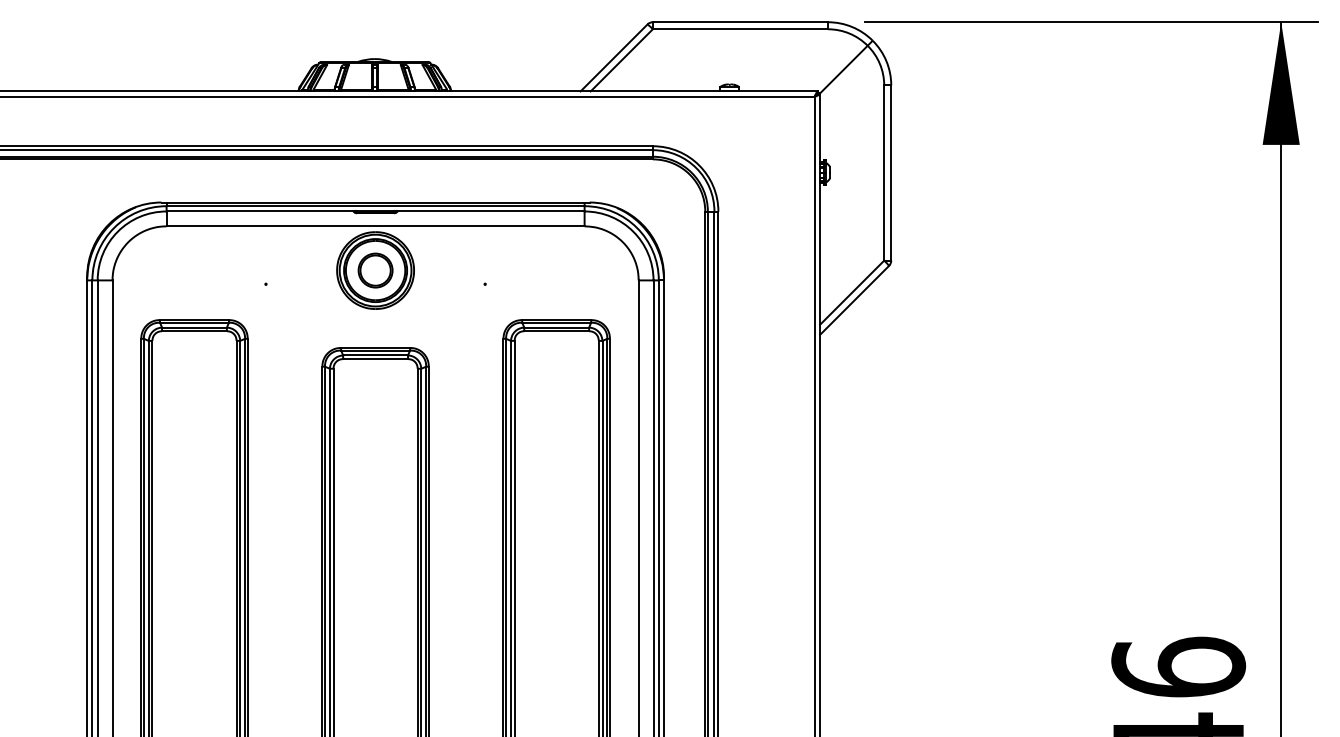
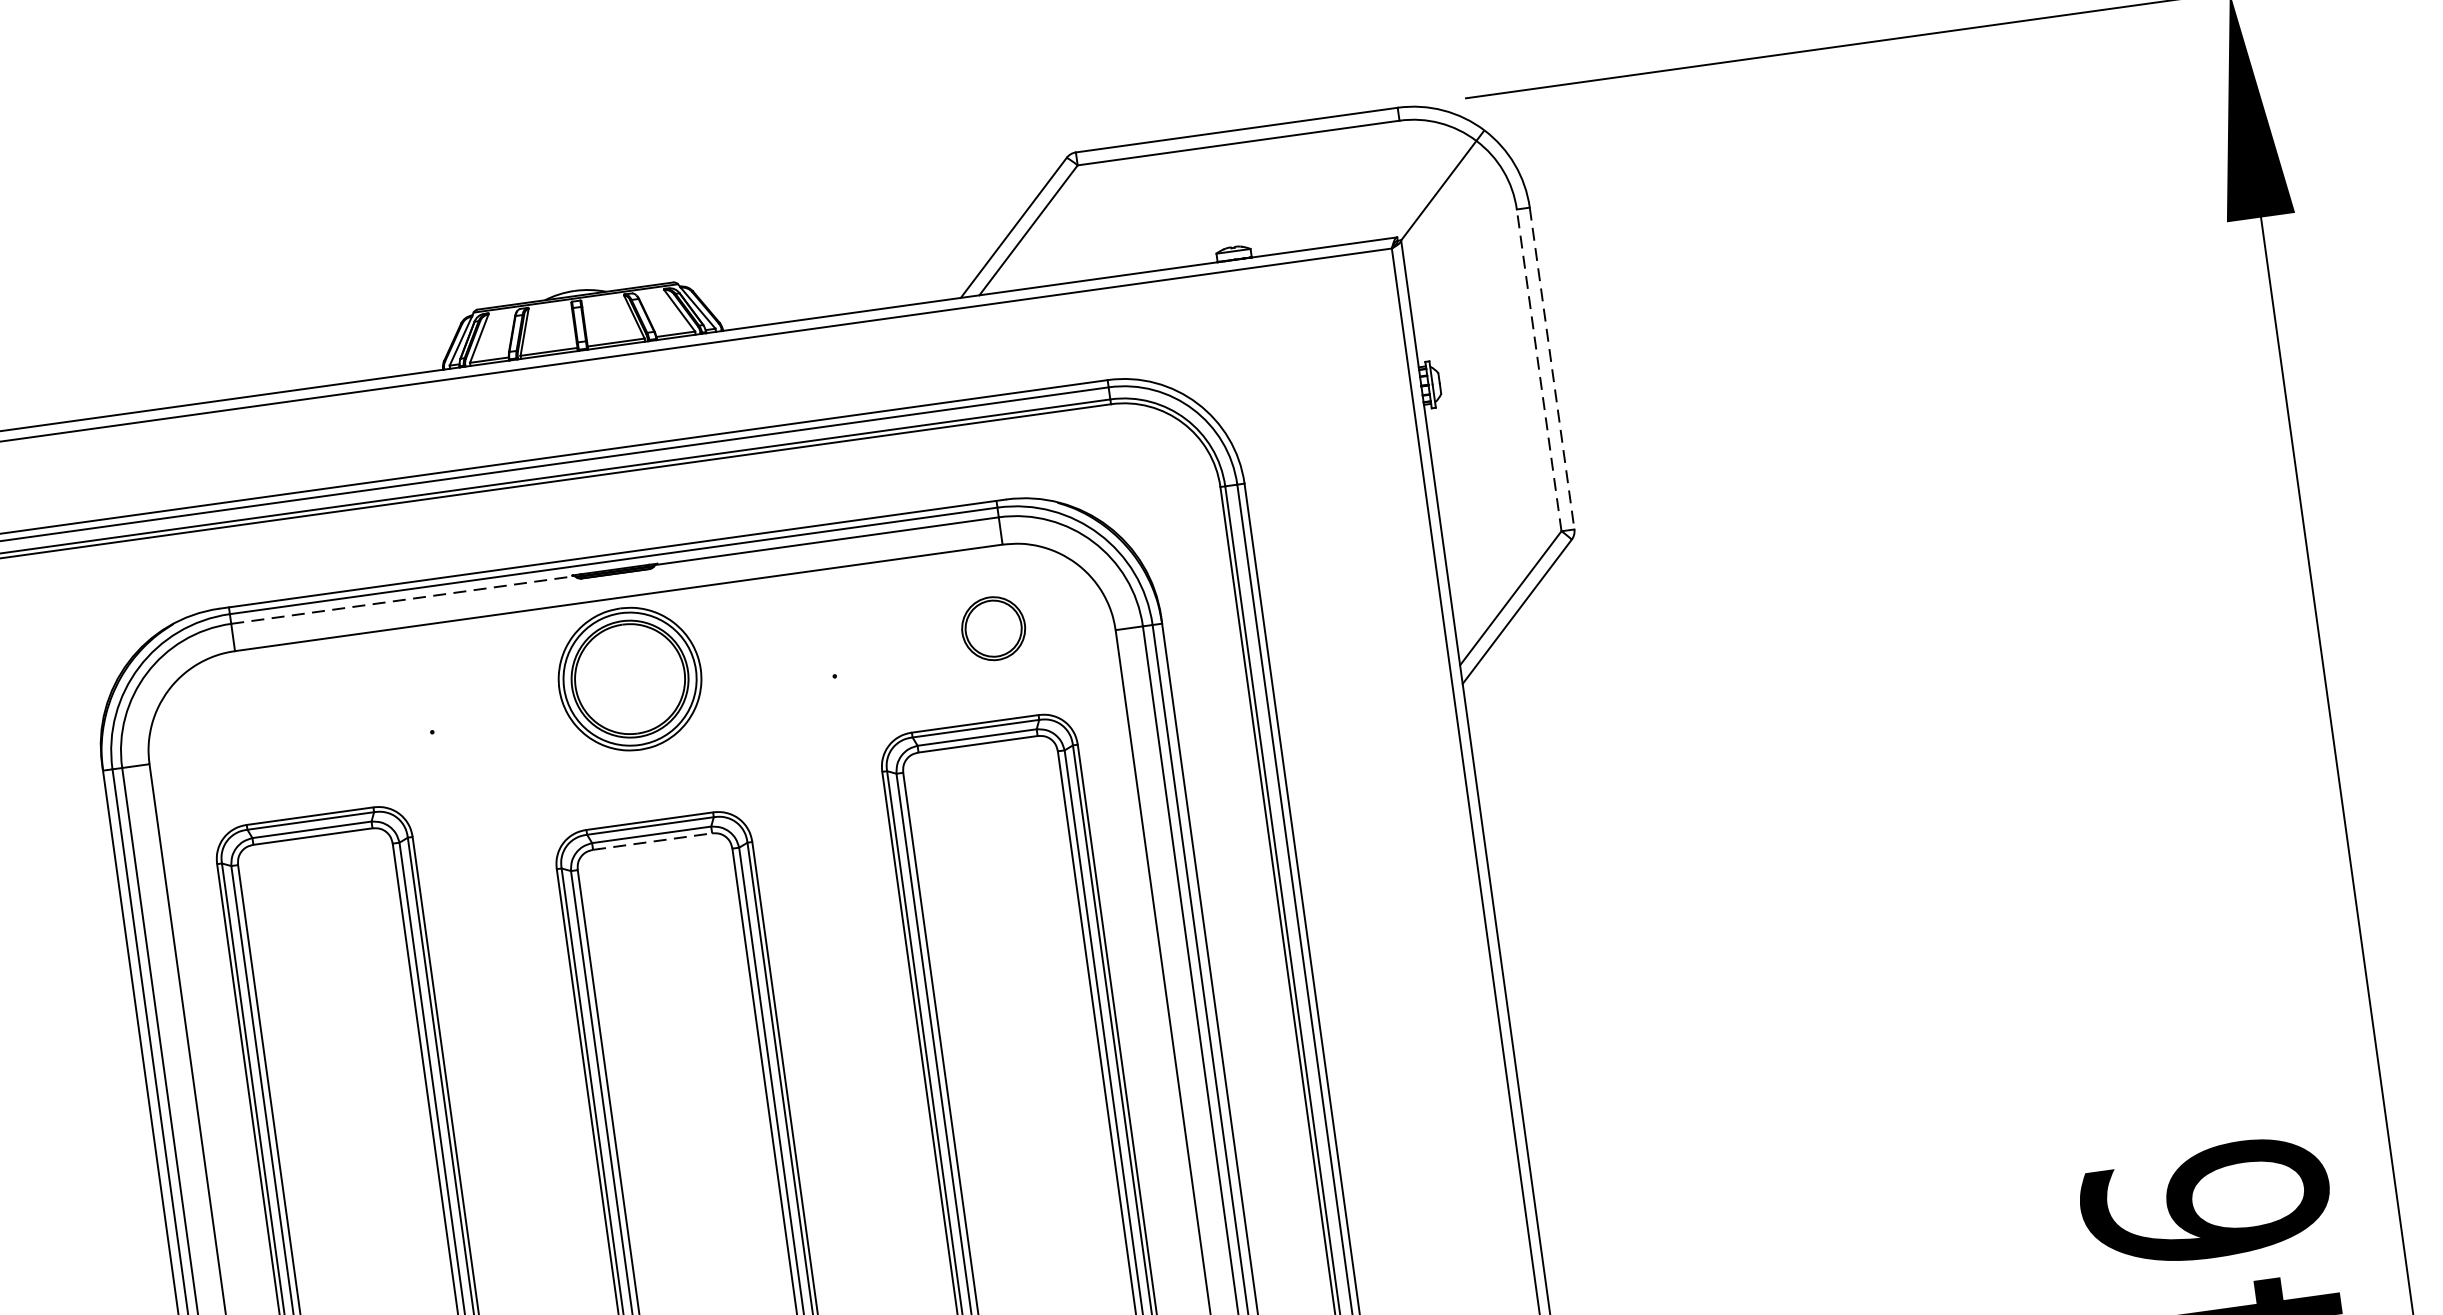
line: (884, 173) -> (1539, 371), solid -> dashed
line: (891, 173) -> (1552, 369), solid -> dashed
line: (260, 211) -> (403, 599), solid -> dashed
part: (375, 270) -> (993, 628), moved
line: (376, 359) -> (654, 842), solid -> dashed

